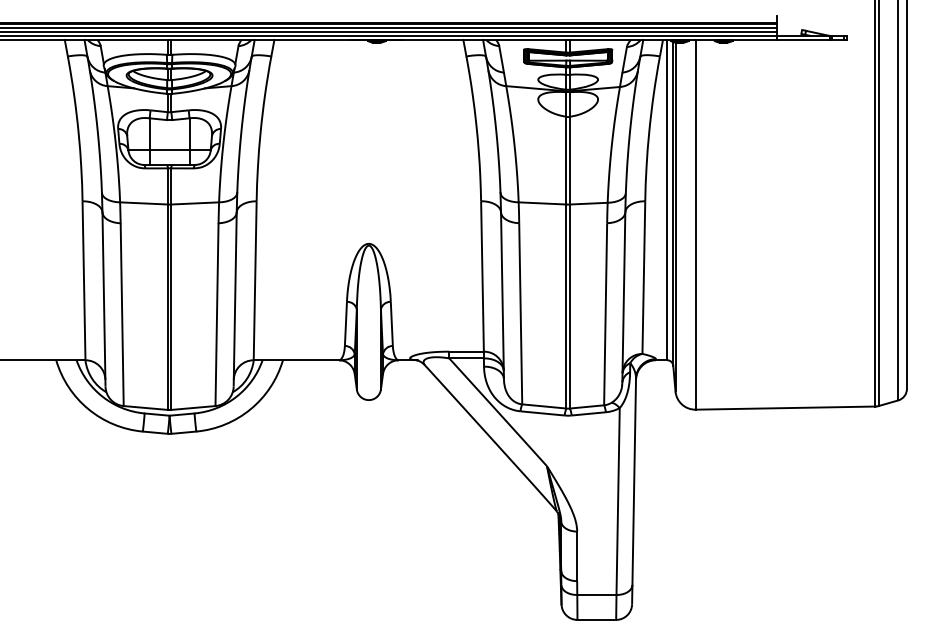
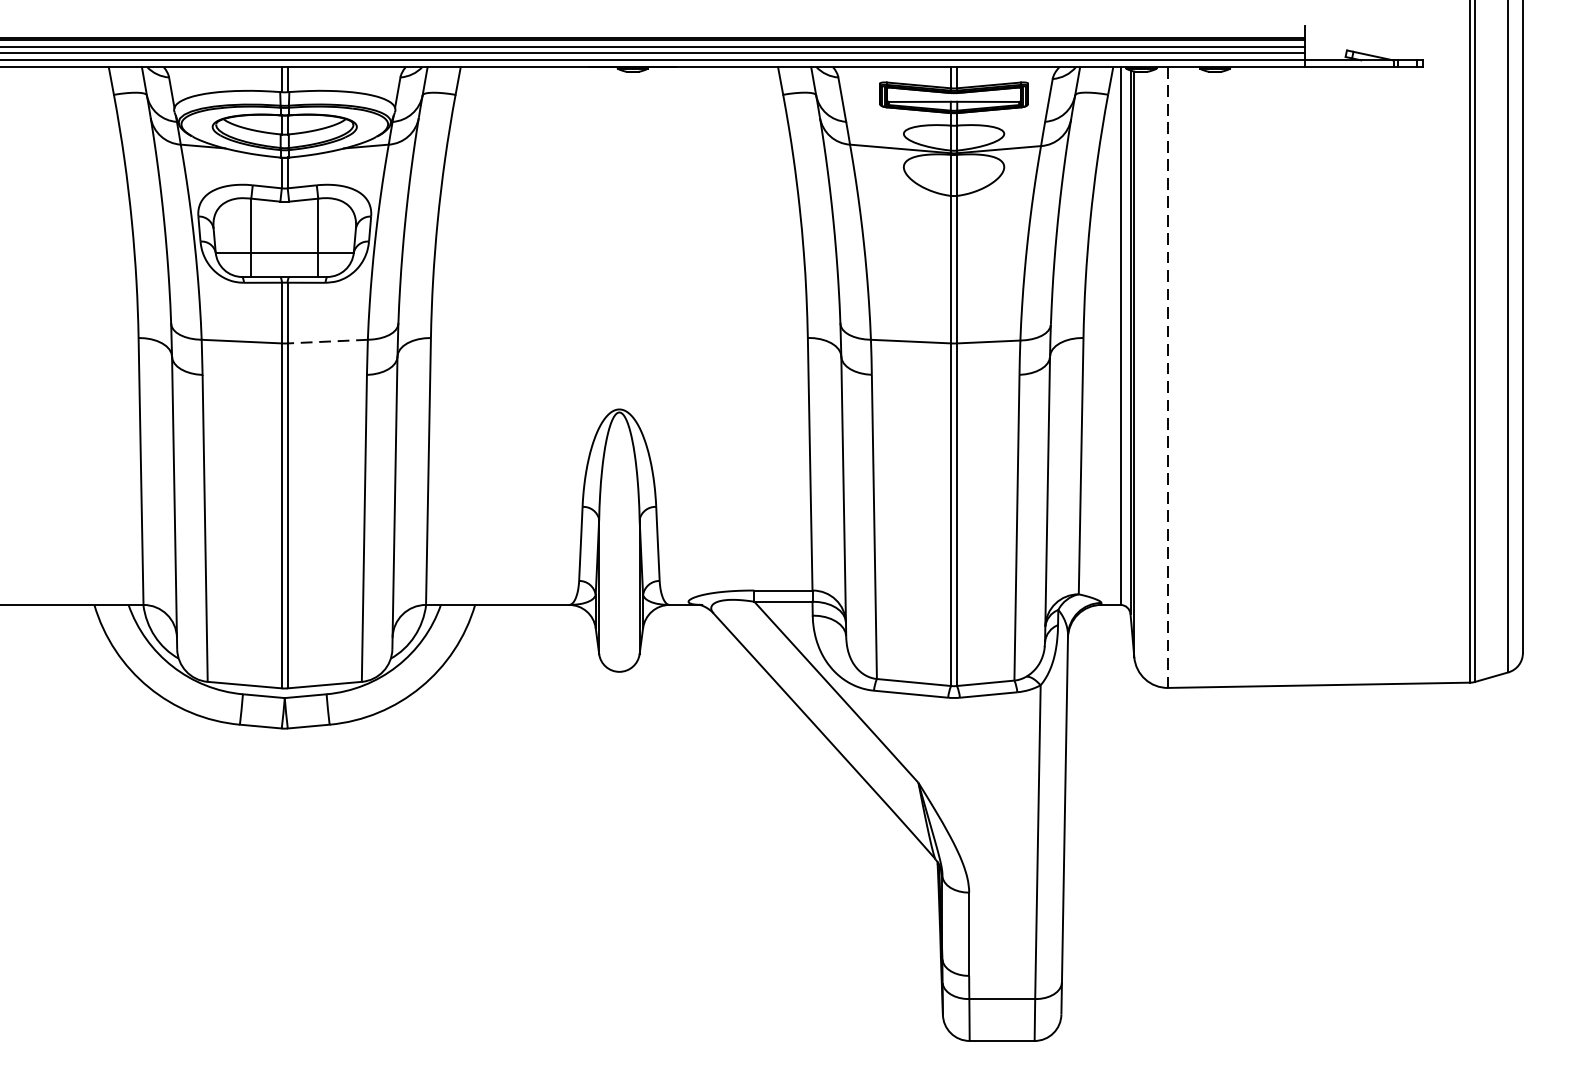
line: (195, 203) -> (328, 341), solid -> dashed
line: (695, 224) -> (1167, 376), solid -> dashed

